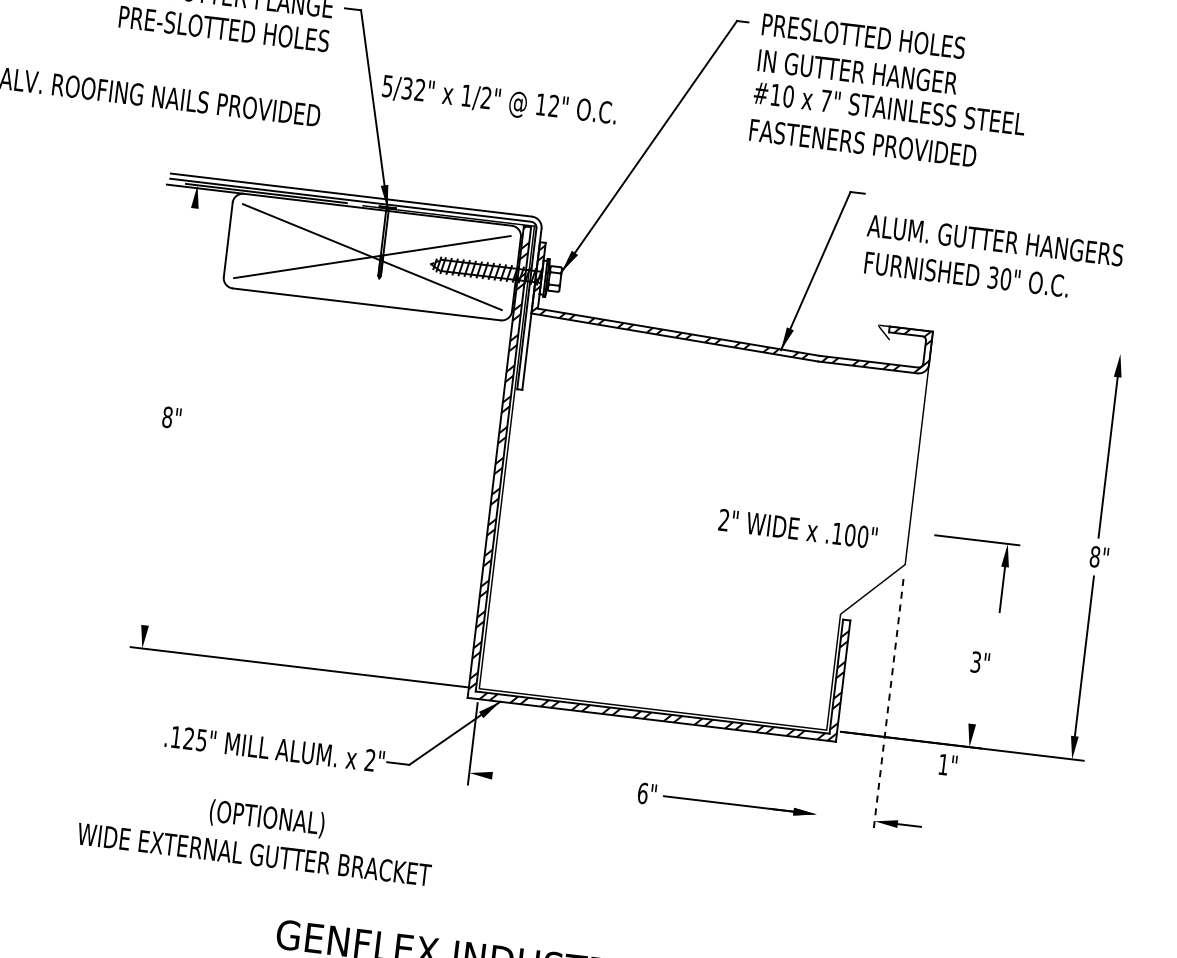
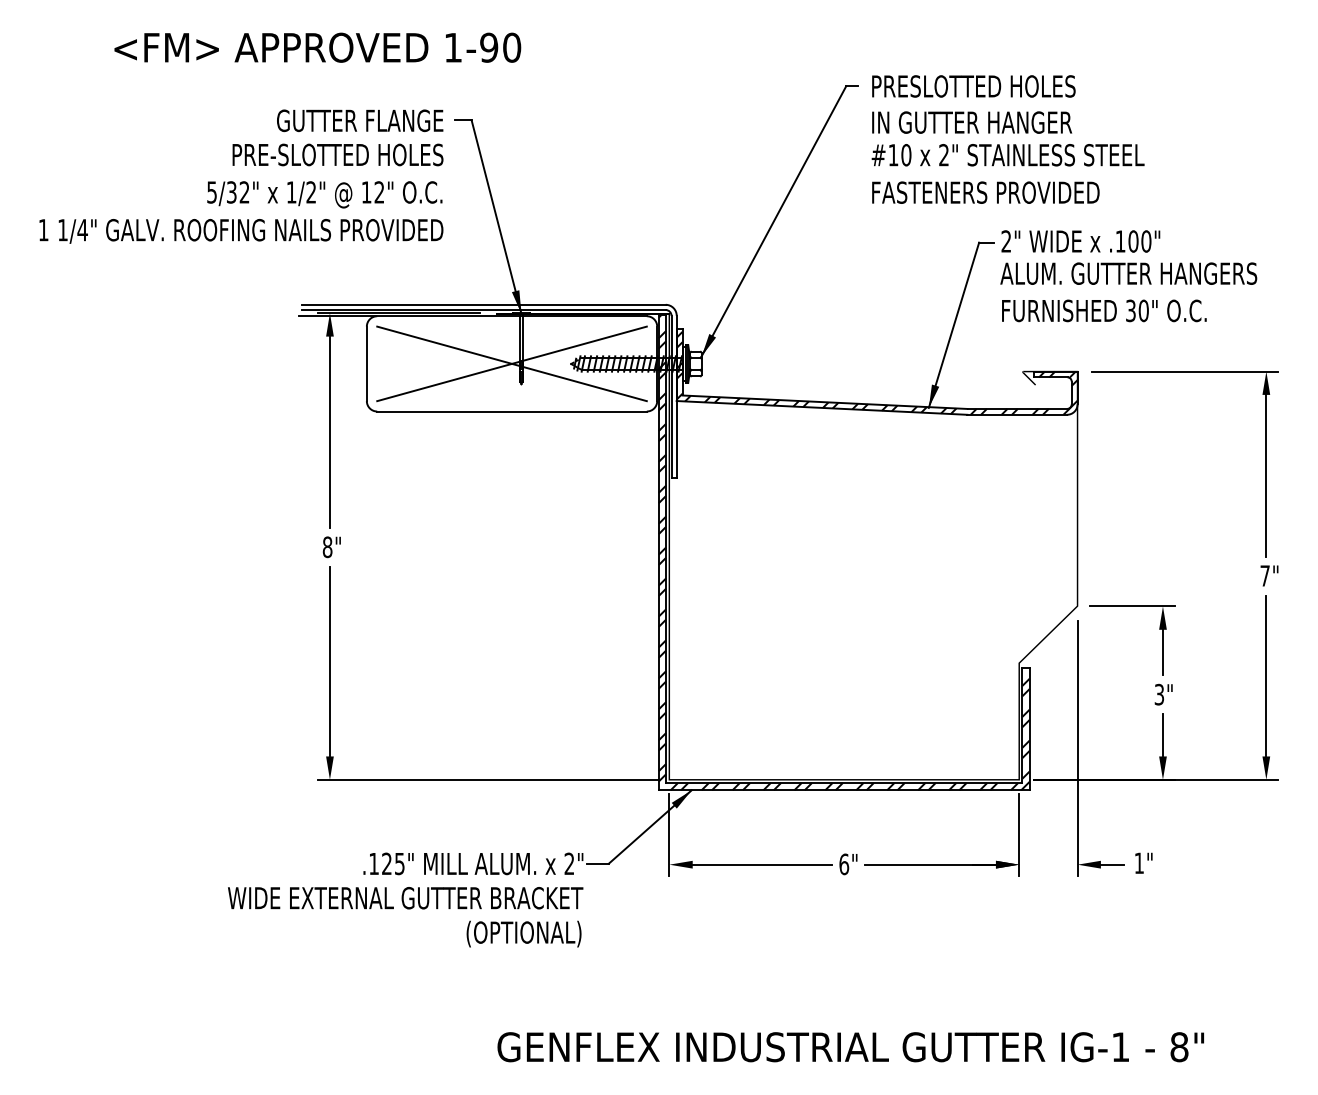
text: (499, 101) -> (324, 194), moved
text: (825, 101) -> (943, 155), 7" -> 2"
line: (183, 302) -> (329, 431), added
line: (1039, 344) -> (1184, 371), added
text: (797, 528) -> (1080, 241), moved
line: (155, 531) -> (329, 661), added
text: (1094, 556) -> (1264, 575), 8" -> 7"
part: (1001, 566) -> (1159, 629), moved
line: (974, 703) -> (1162, 735), added
line: (888, 705) -> (1077, 748), dashed -> solid
text: (947, 764) -> (1143, 862), moved
line: (560, 783) -> (761, 864), added
line: (820, 785) -> (1019, 835), added
text: (266, 818) -> (523, 933), moved
text: (254, 854) -> (405, 898), moved

